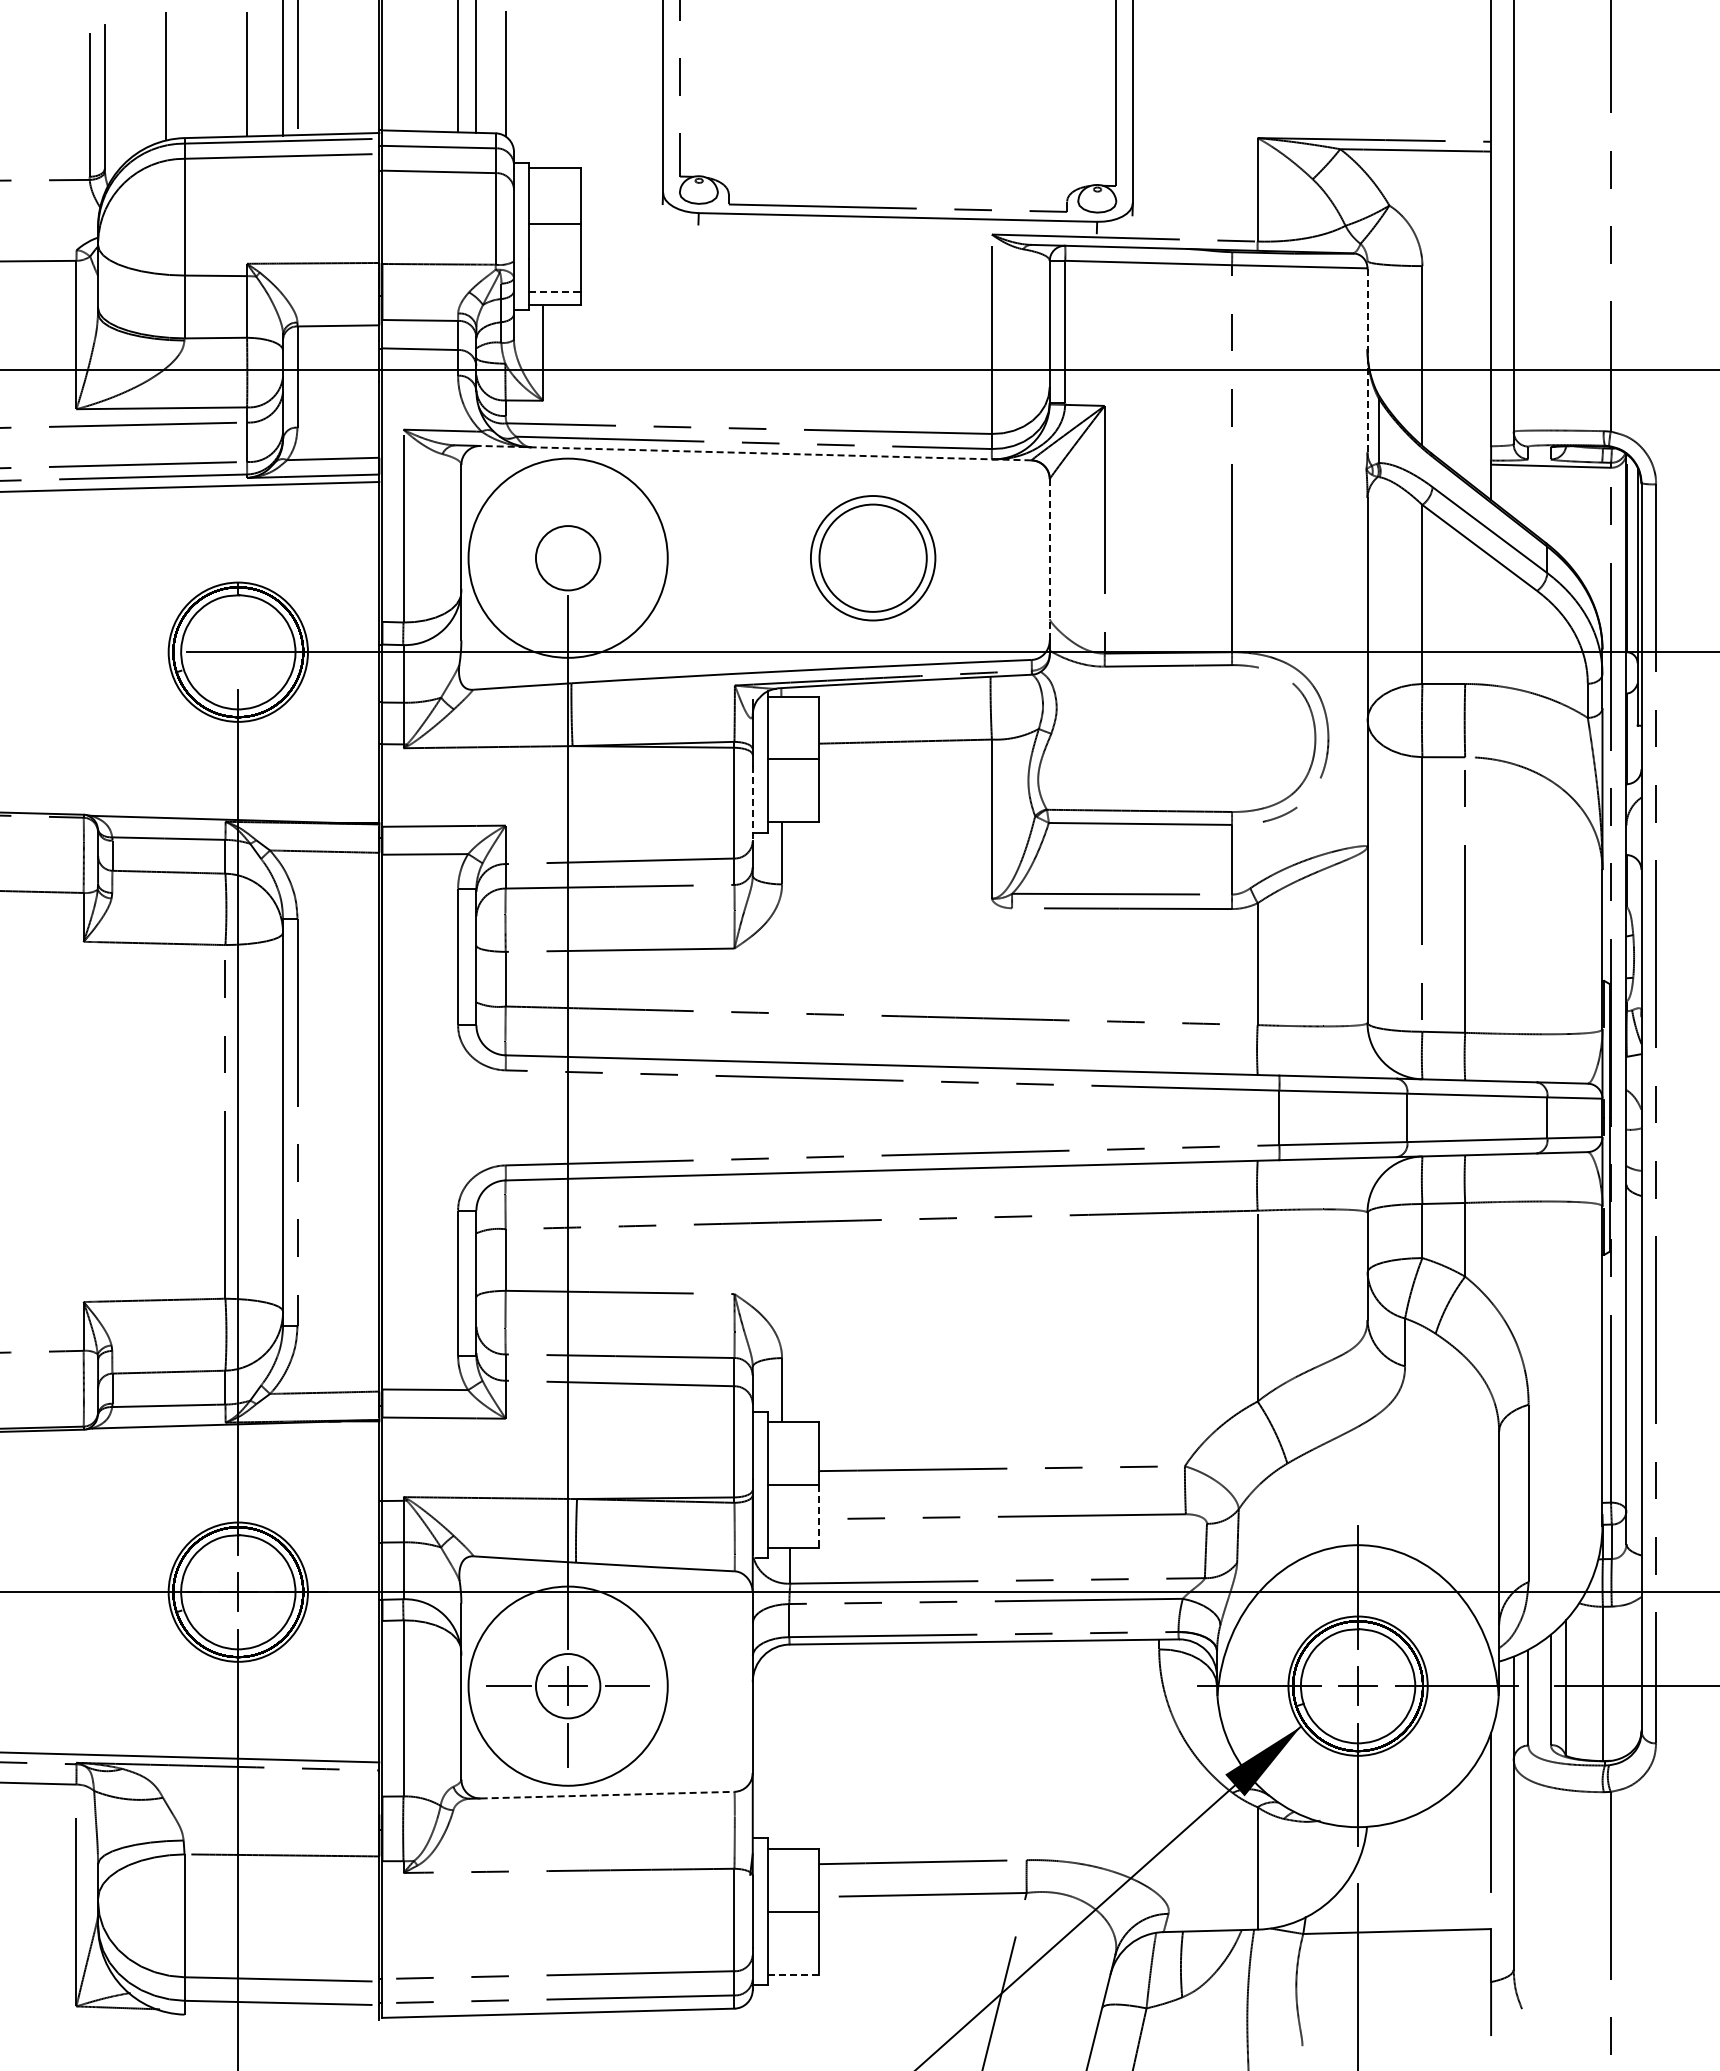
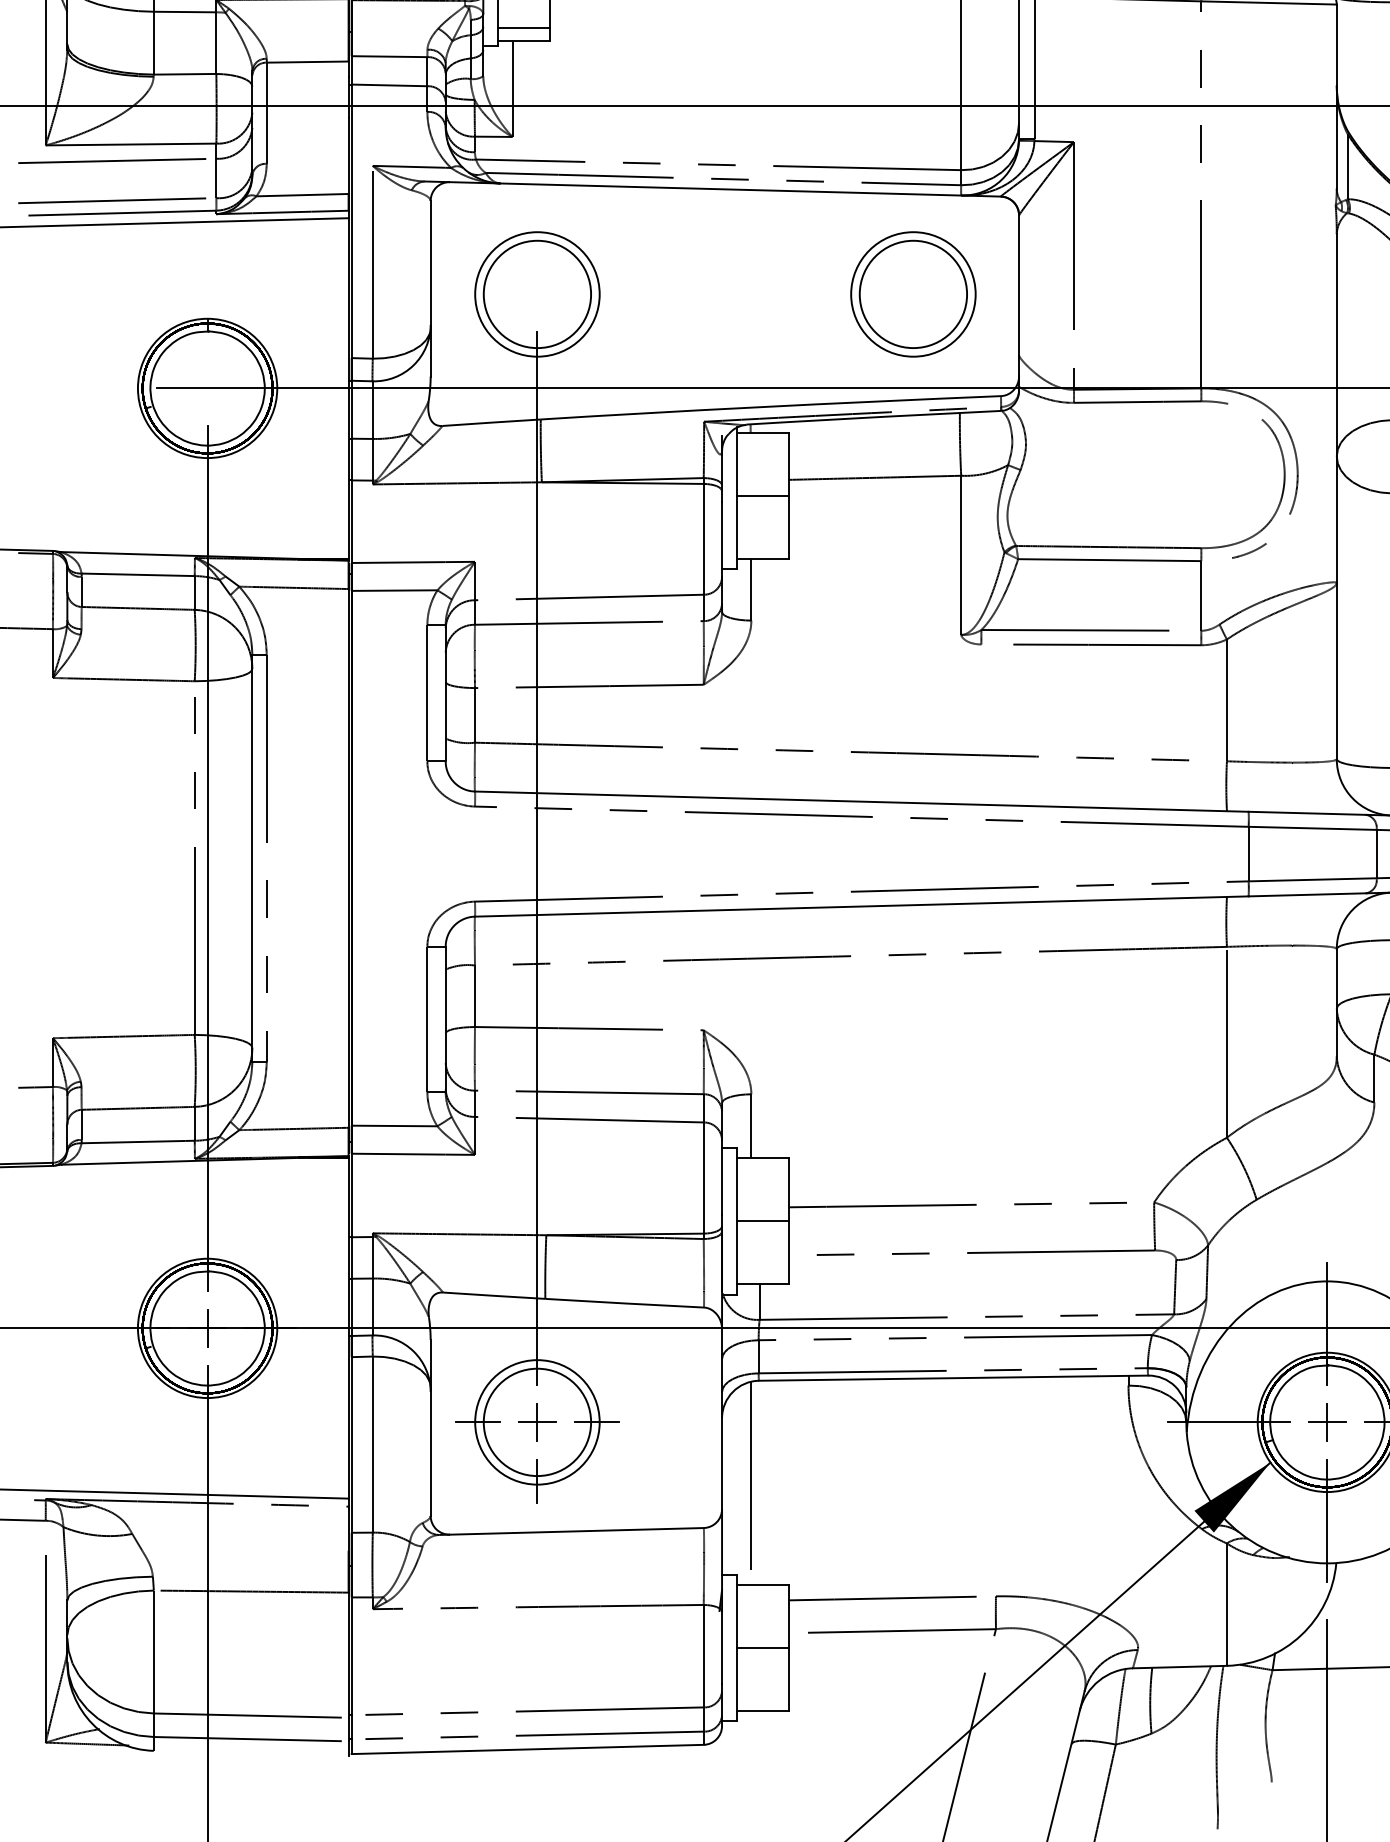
line: (554, 292) -> (523, 28), dashed -> solid
line: (1367, 359) -> (1336, 95), dashed -> solid
line: (755, 453) -> (724, 189), dashed -> solid
circle: (567, 557) -> (536, 293), size x1.67
circle: (567, 558) -> (536, 294), size x0.62
part: (873, 558) -> (913, 294), moved
line: (1049, 560) -> (1018, 296), dashed -> solid
line: (752, 803) -> (721, 539), dashed -> solid
line: (819, 1516) -> (788, 1252), dashed -> solid
circle: (567, 1685) -> (536, 1421), size x0.62
circle: (567, 1685) -> (536, 1421), size x1.67
line: (782, 1746) -> (751, 1482), added
line: (607, 1795) -> (576, 1531), dashed -> solid
line: (793, 1974) -> (762, 1710), dashed -> solid

